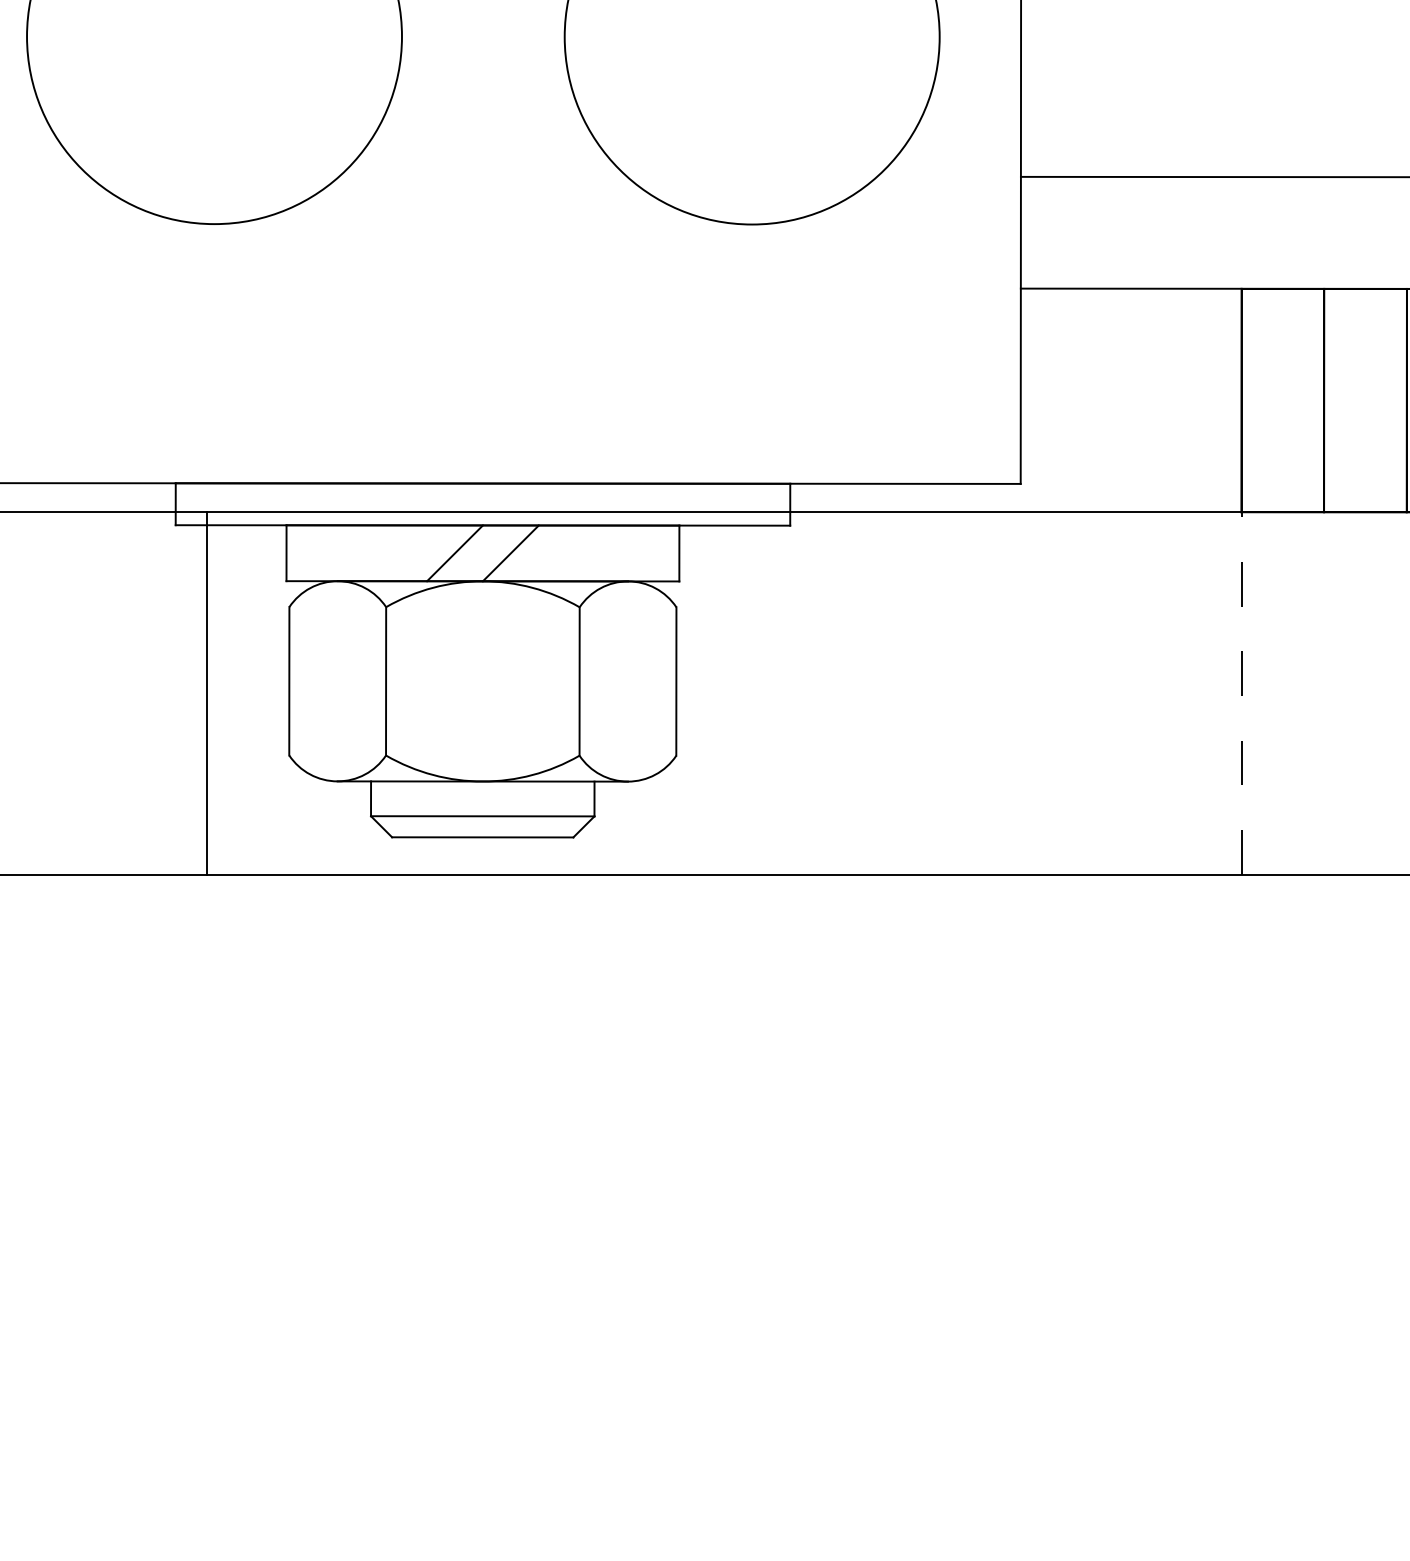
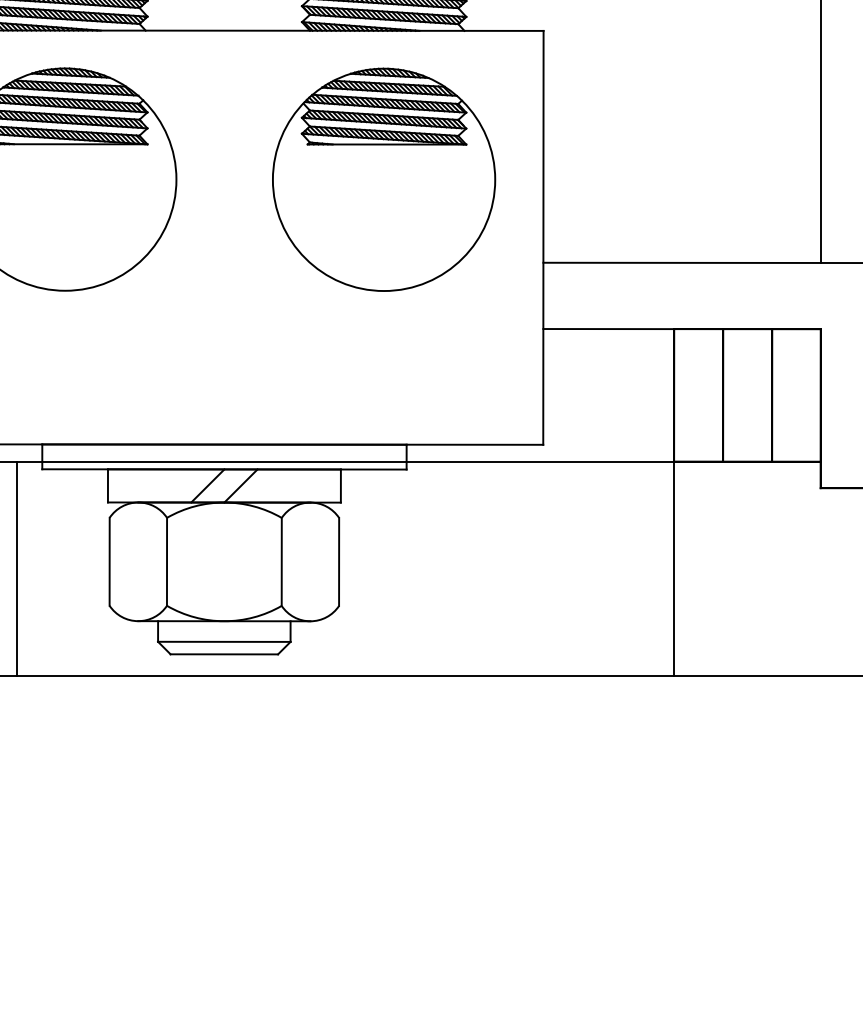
line: (208, 692) -> (17, 568), moved
line: (1242, 692) -> (674, 568), dashed -> solid

